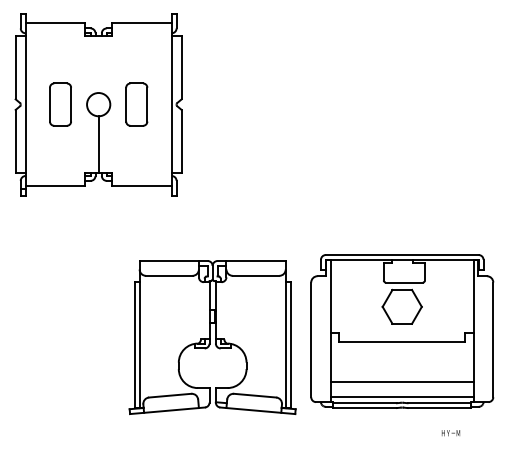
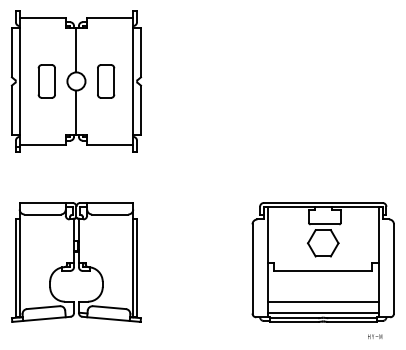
line: (98, 64) -> (76, 50), added
part: (402, 331) -> (323, 262), moved
part: (212, 337) -> (76, 262), moved
text: (450, 433) -> (374, 337), moved

